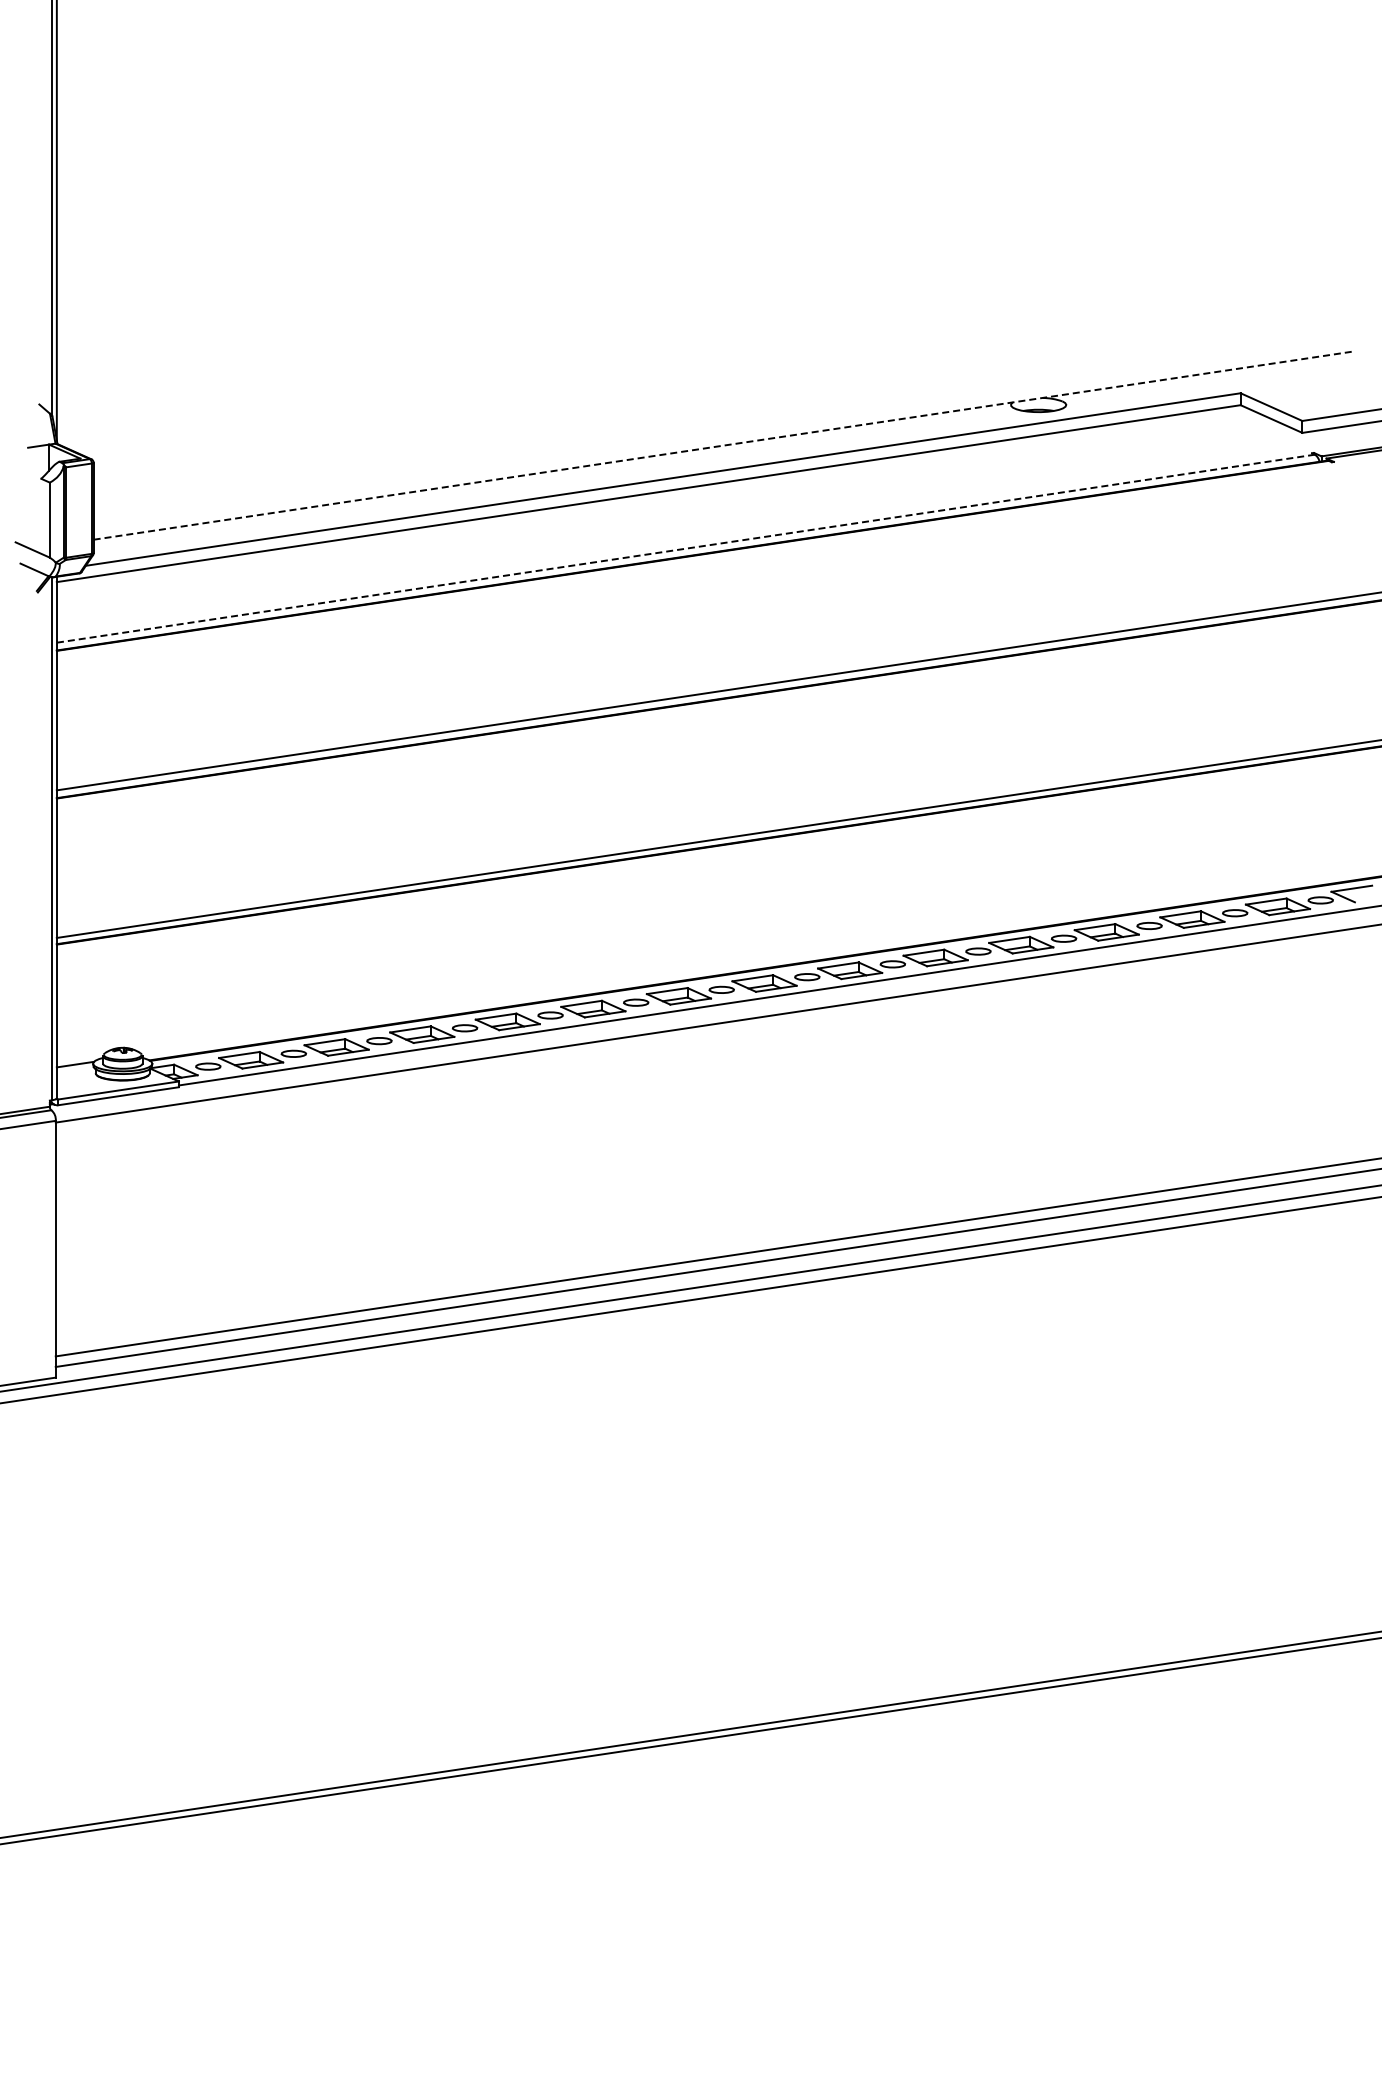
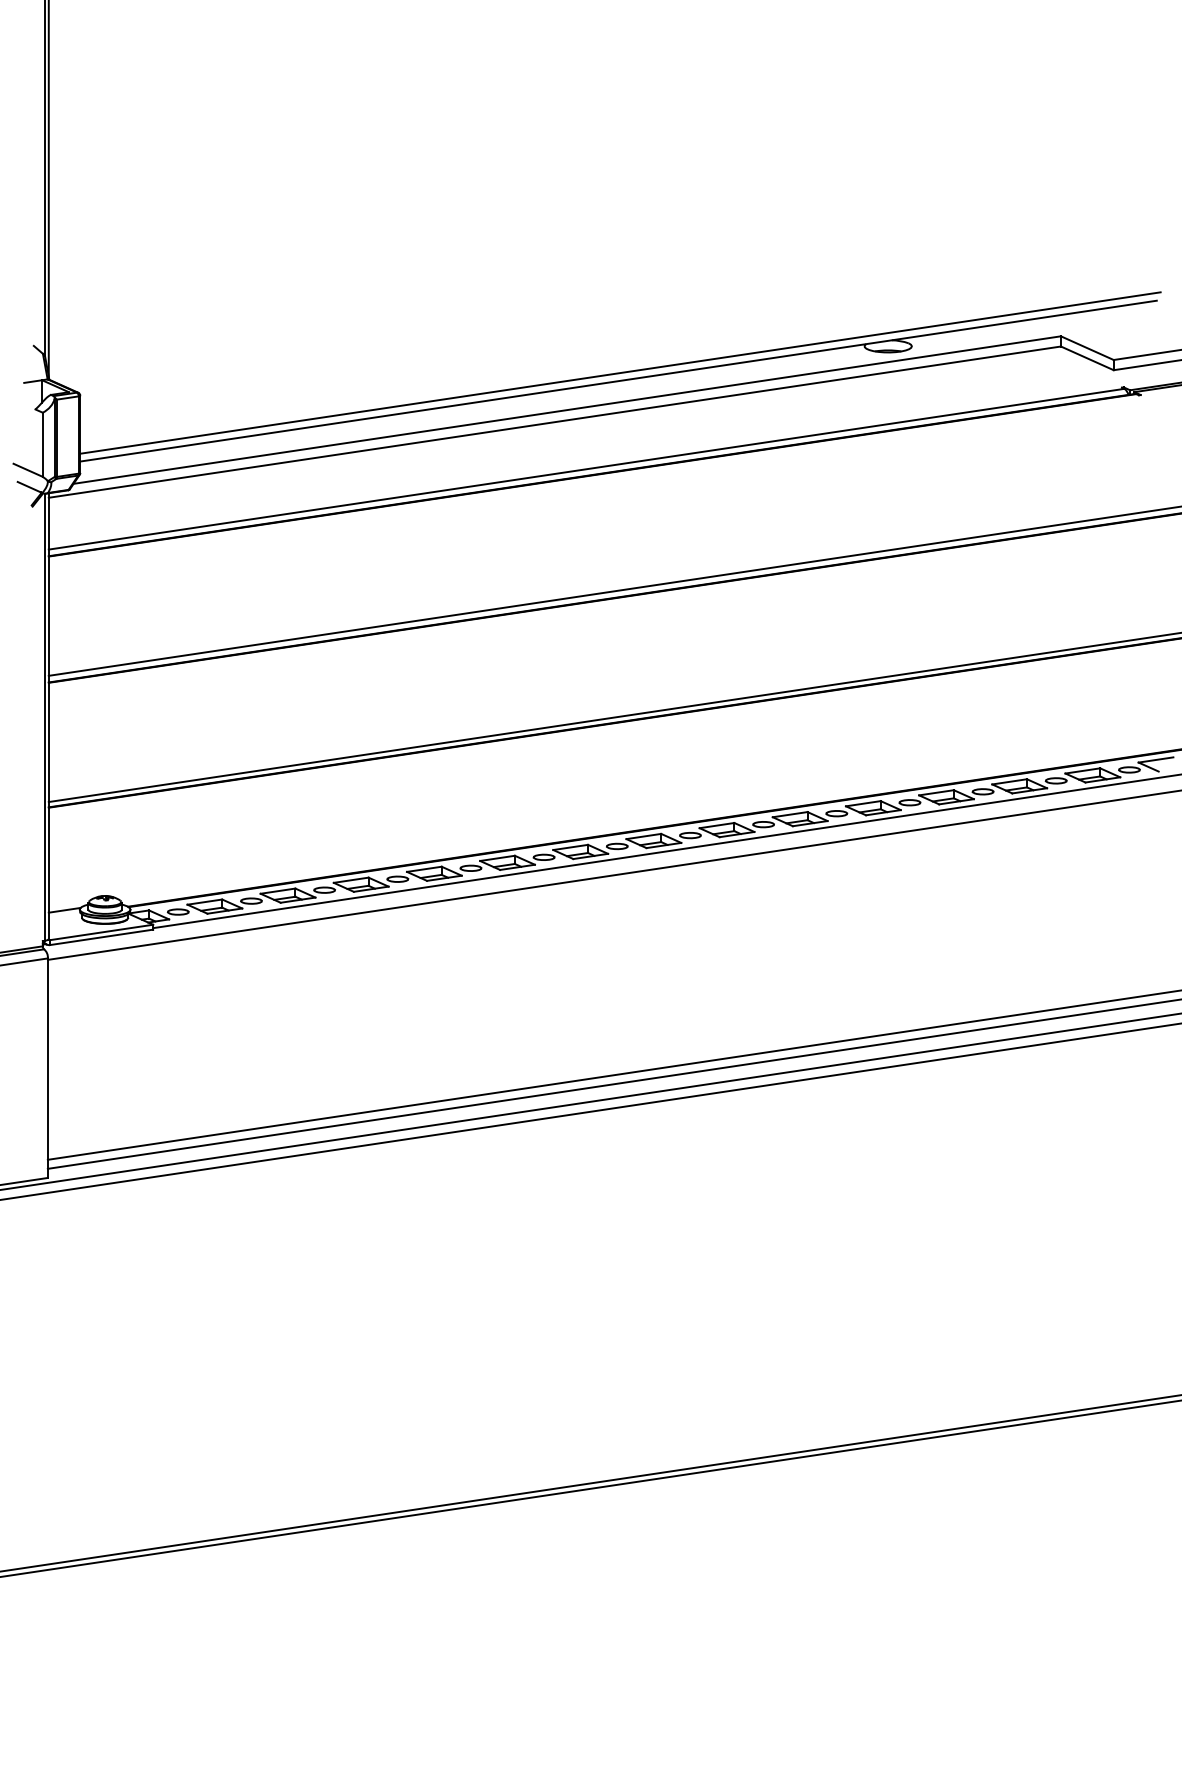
line: (725, 435) -> (620, 372), added
line: (723, 445) -> (618, 380), dashed -> solid
line: (685, 548) -> (586, 469), dashed -> solid

